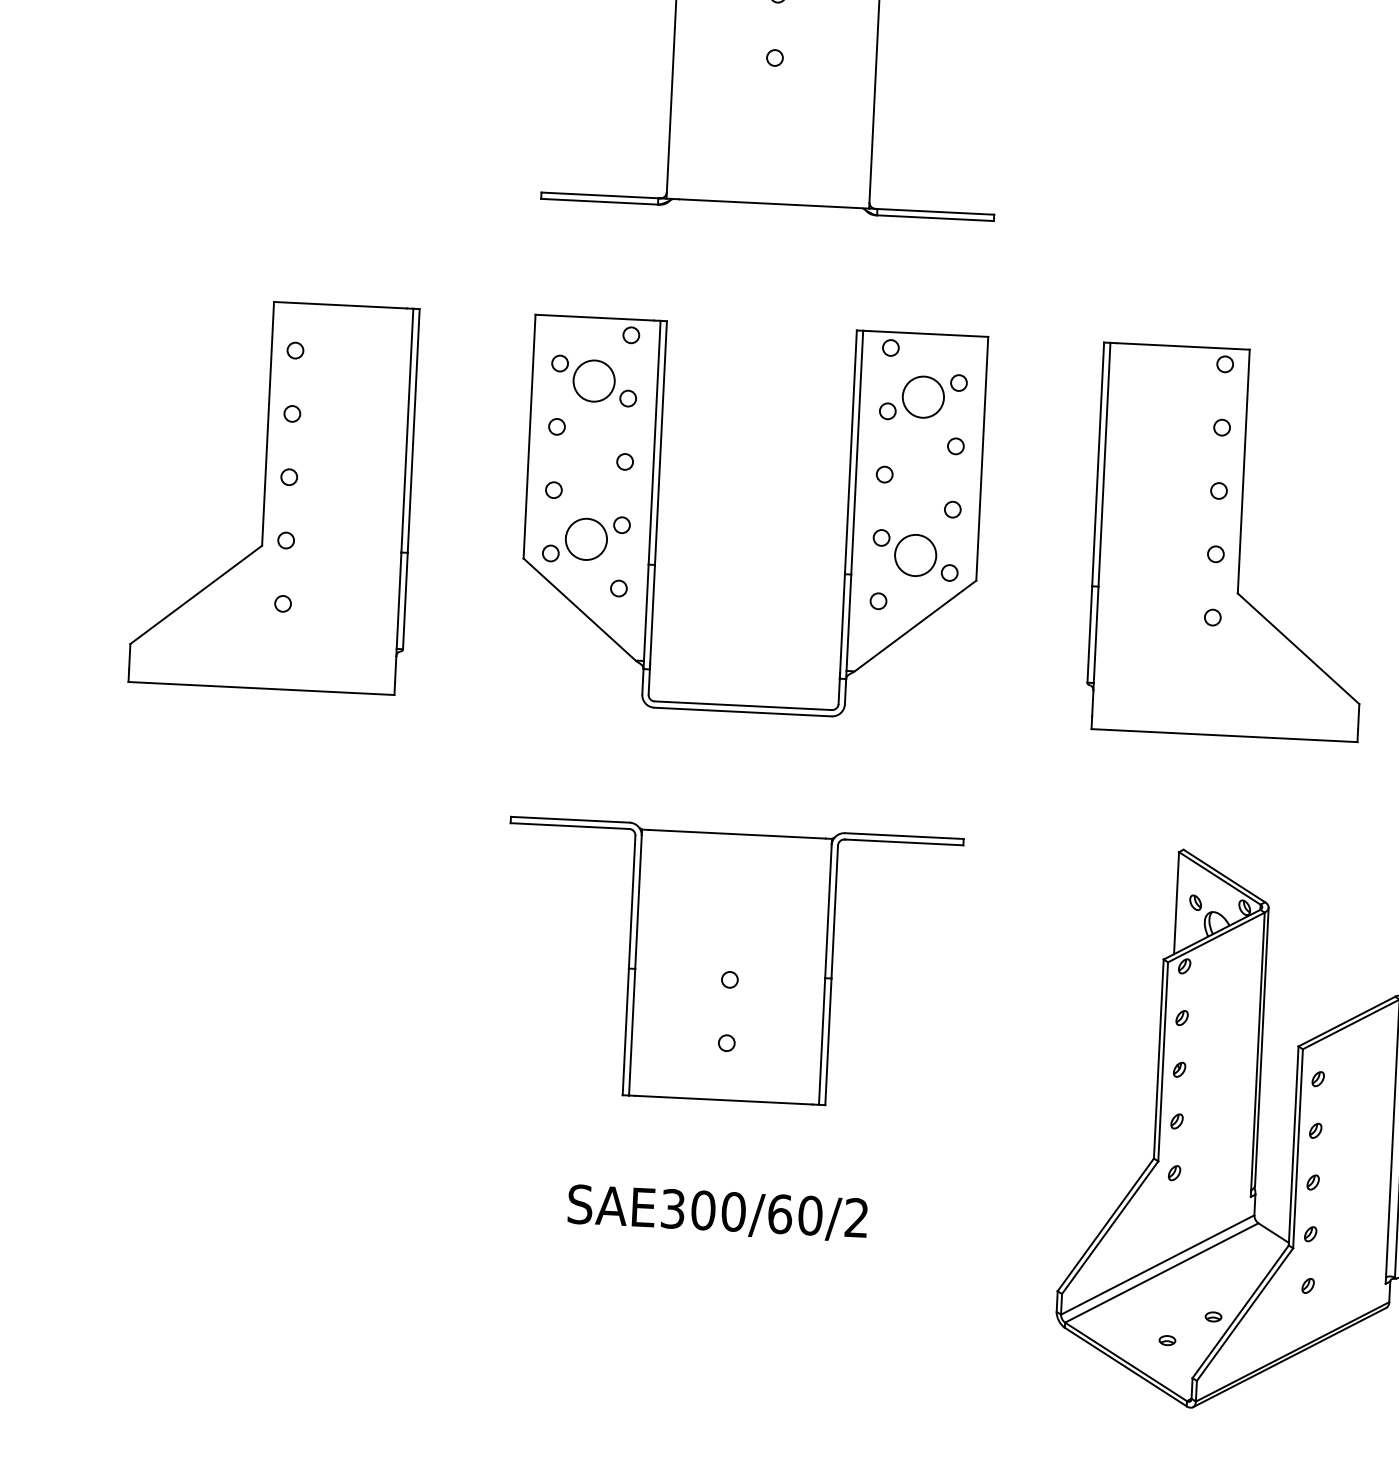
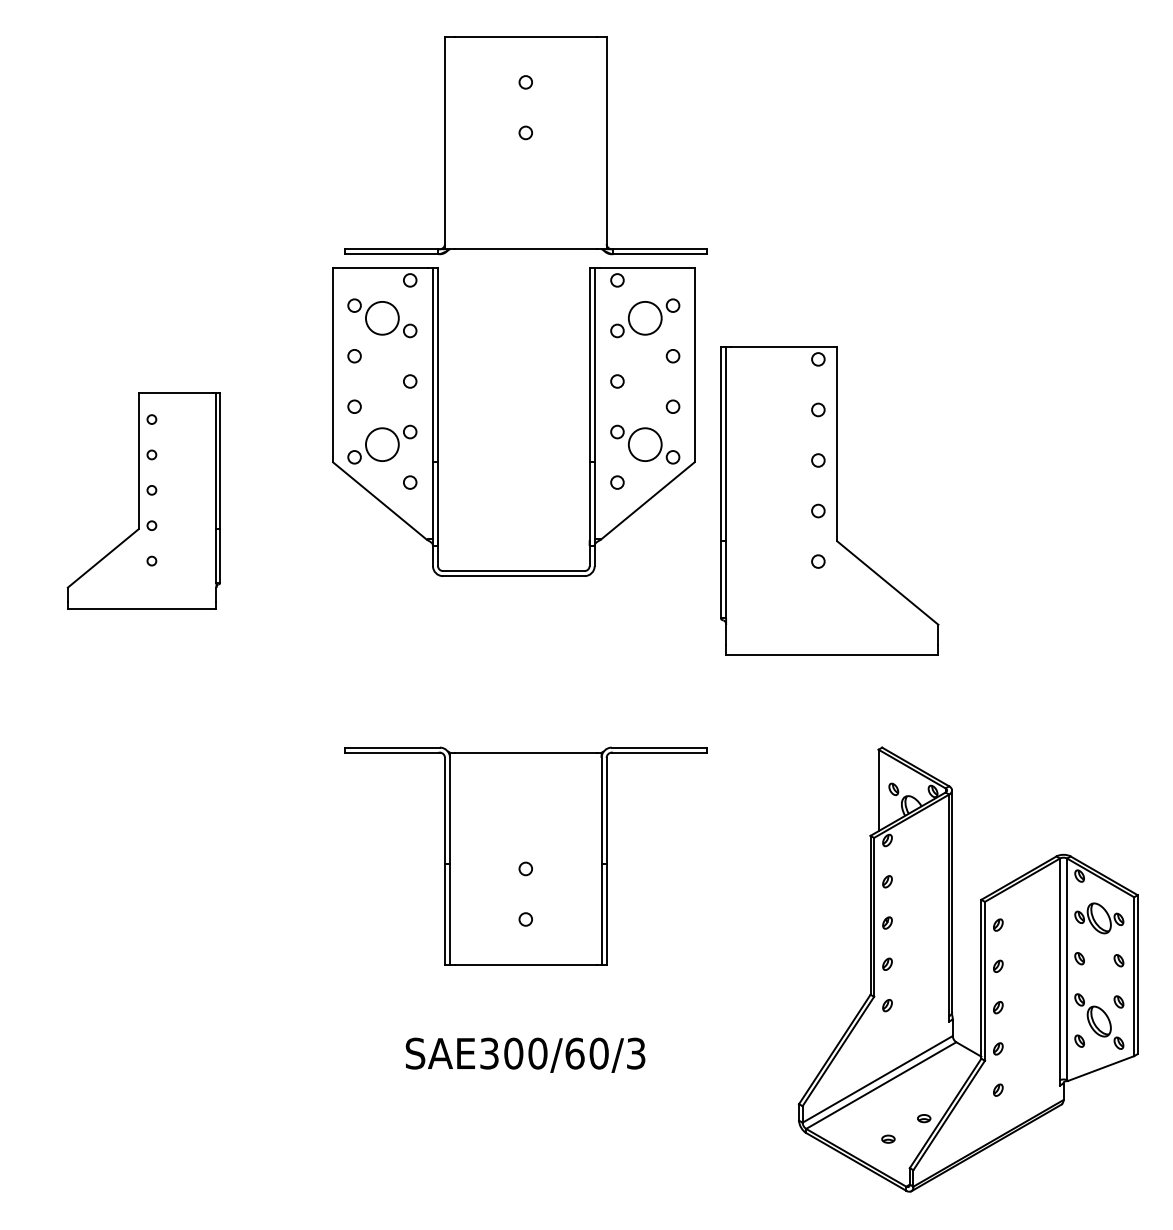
part: (273, 494) -> (143, 500), size x0.7
part: (658, 513) -> (438, 421), moved
part: (1230, 541) -> (829, 500), moved
text: (857, 1217) -> (636, 1053), SAE300/60/2 -> SAE300/60/3

